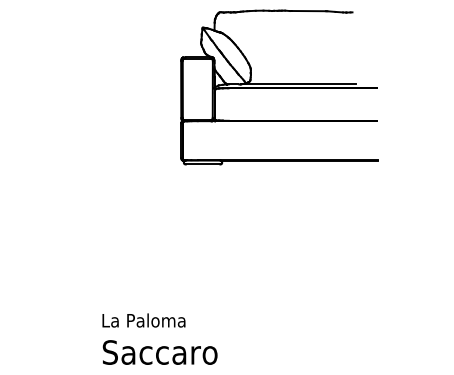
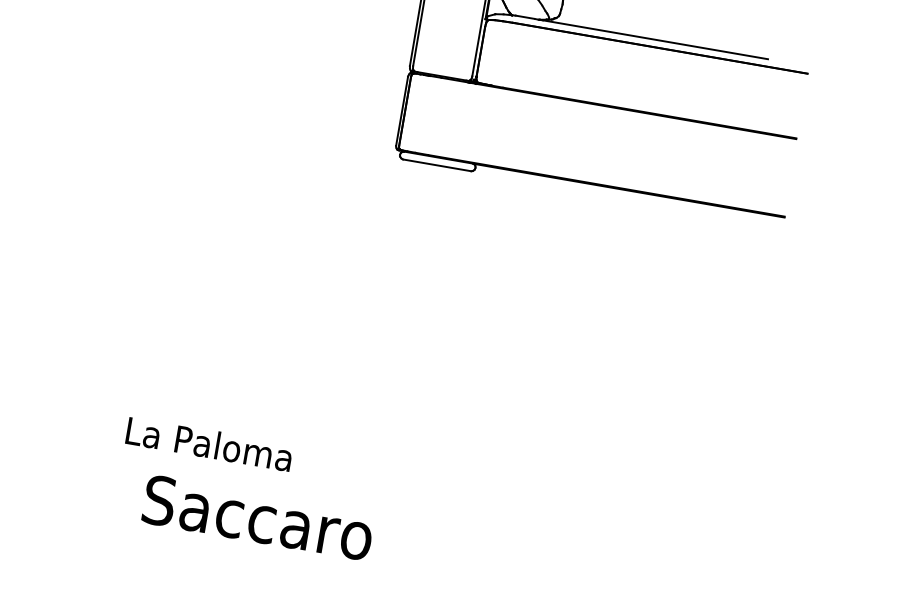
text: (143, 320) -> (208, 443), moved
text: (159, 352) -> (256, 517), moved

